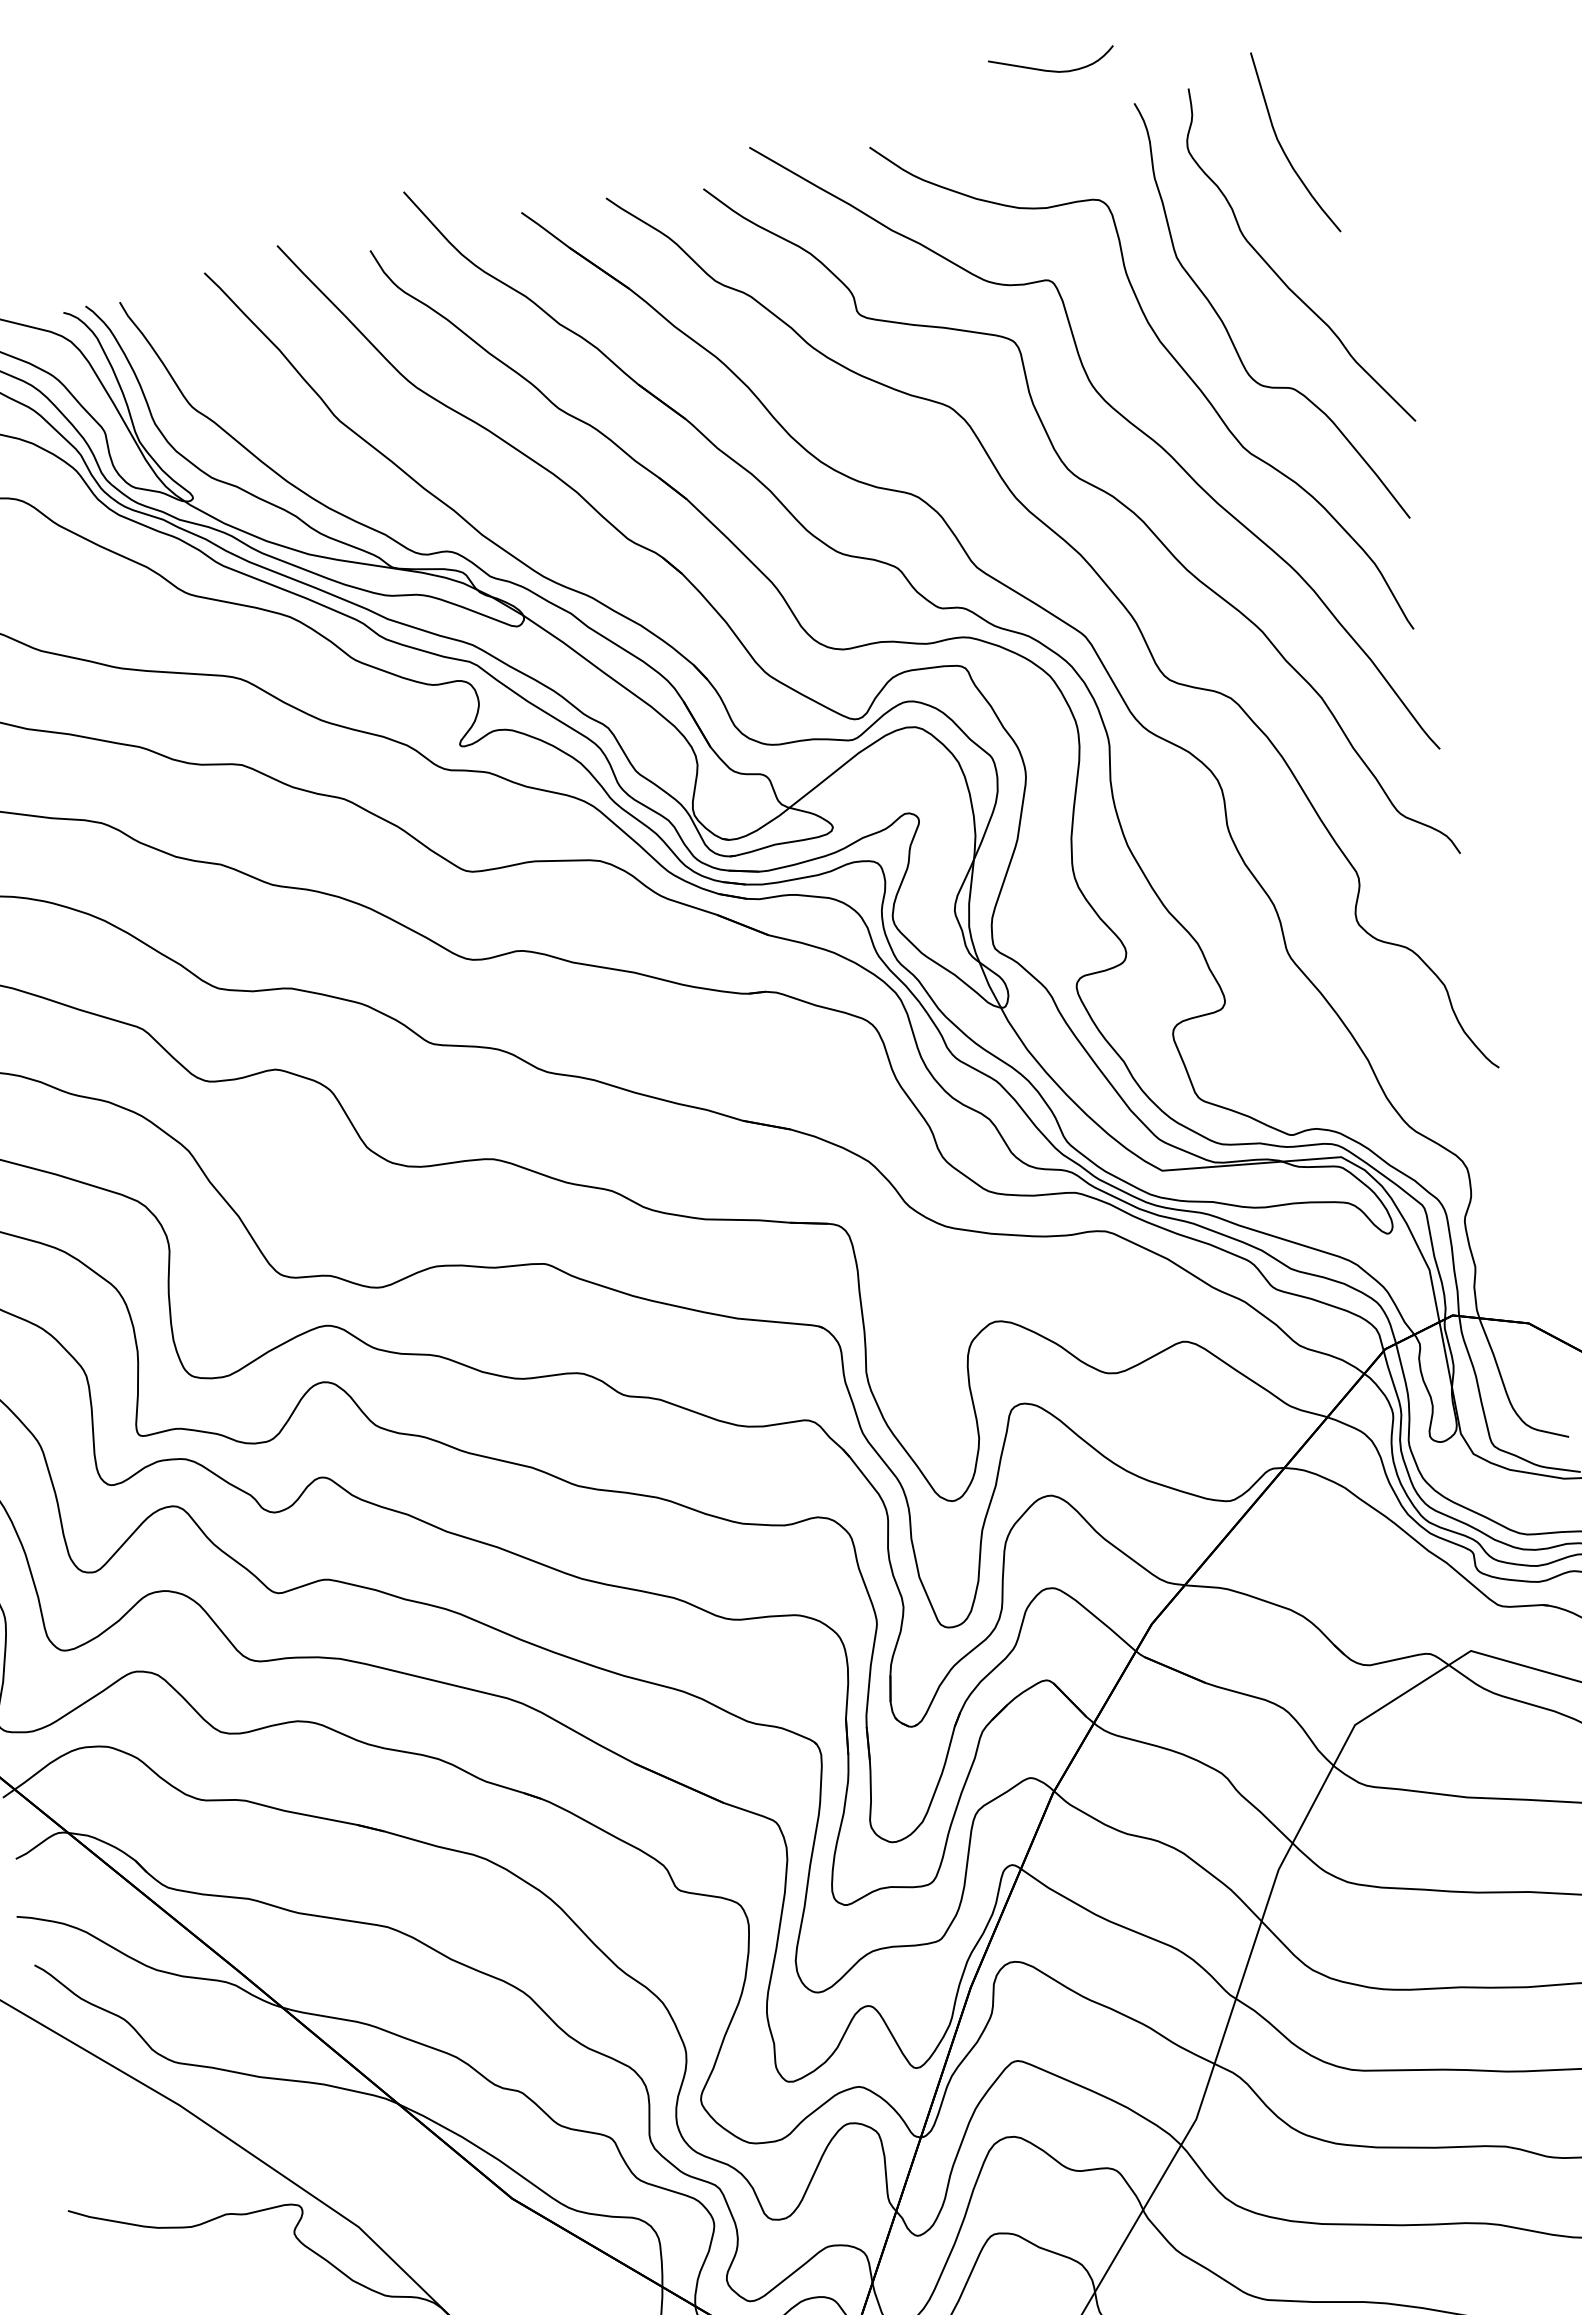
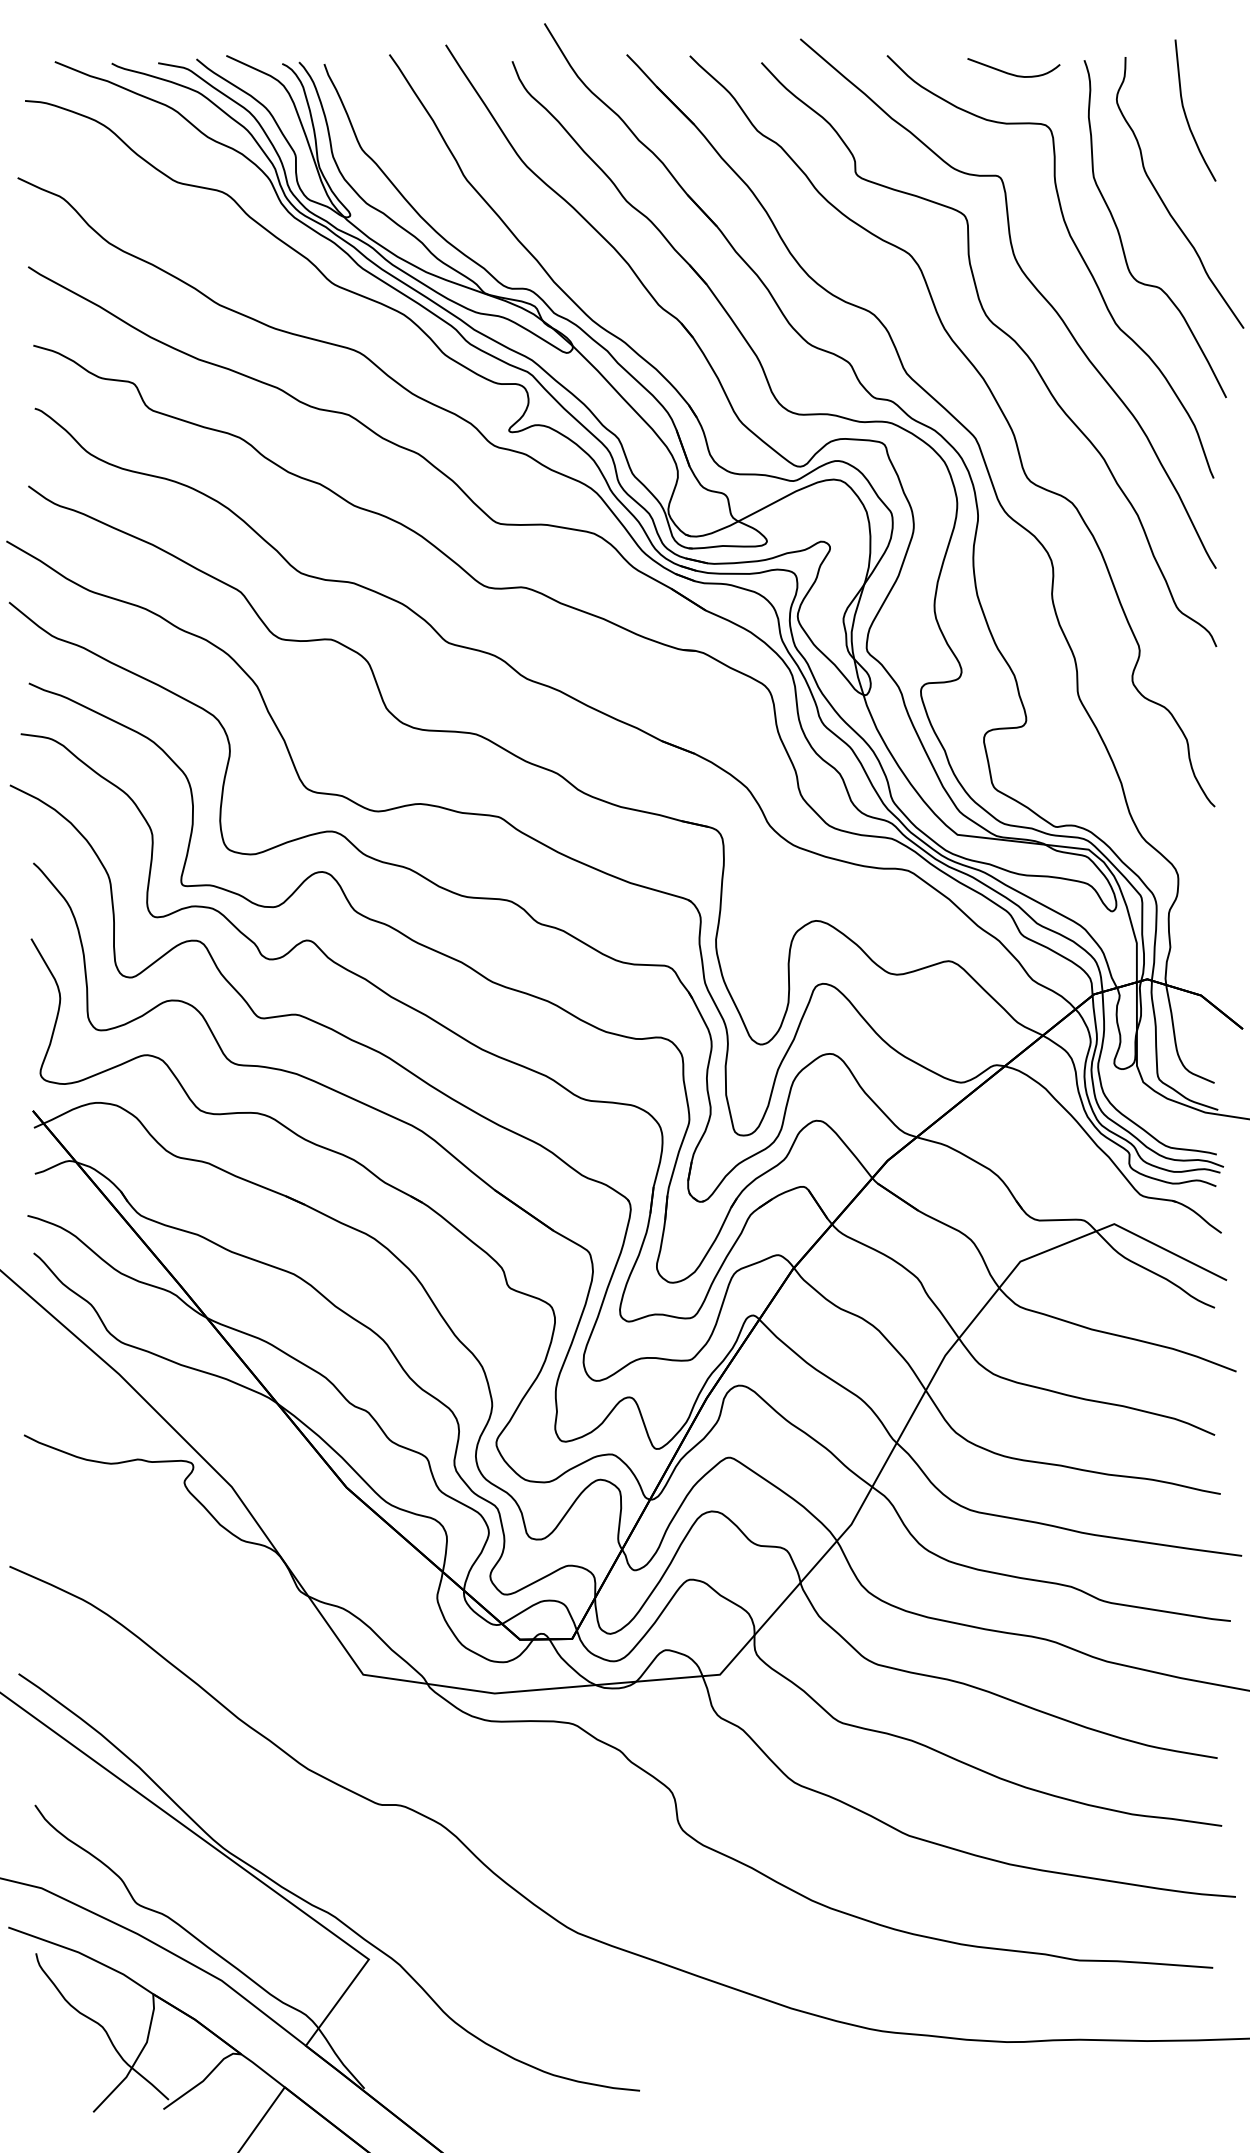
curve: (1051, 69) -> (1012, 73), moved

